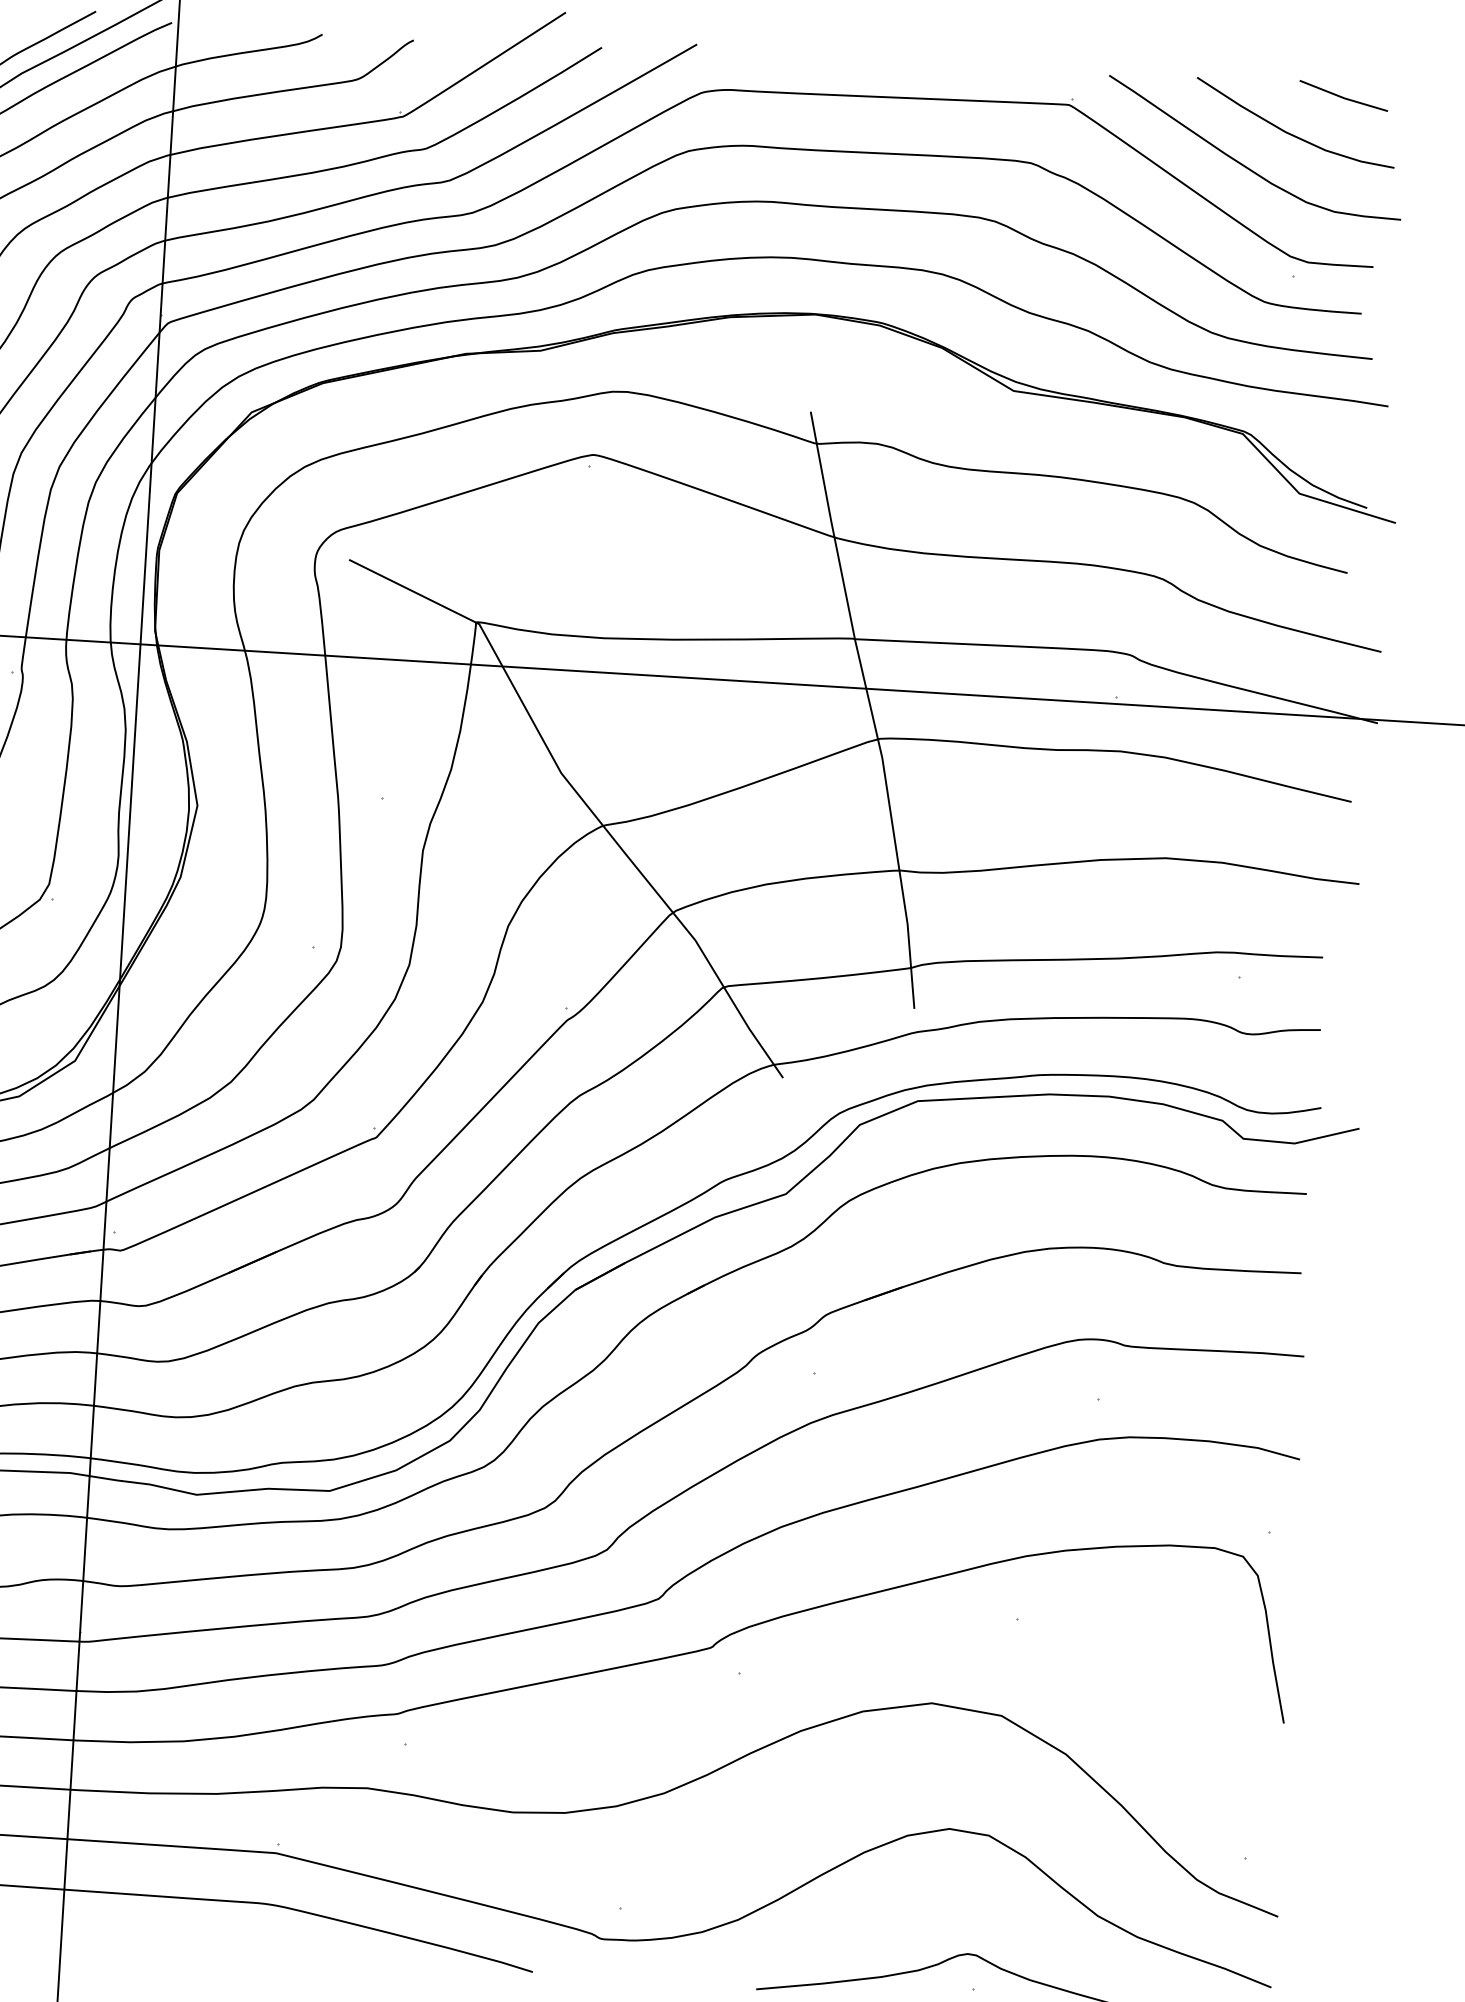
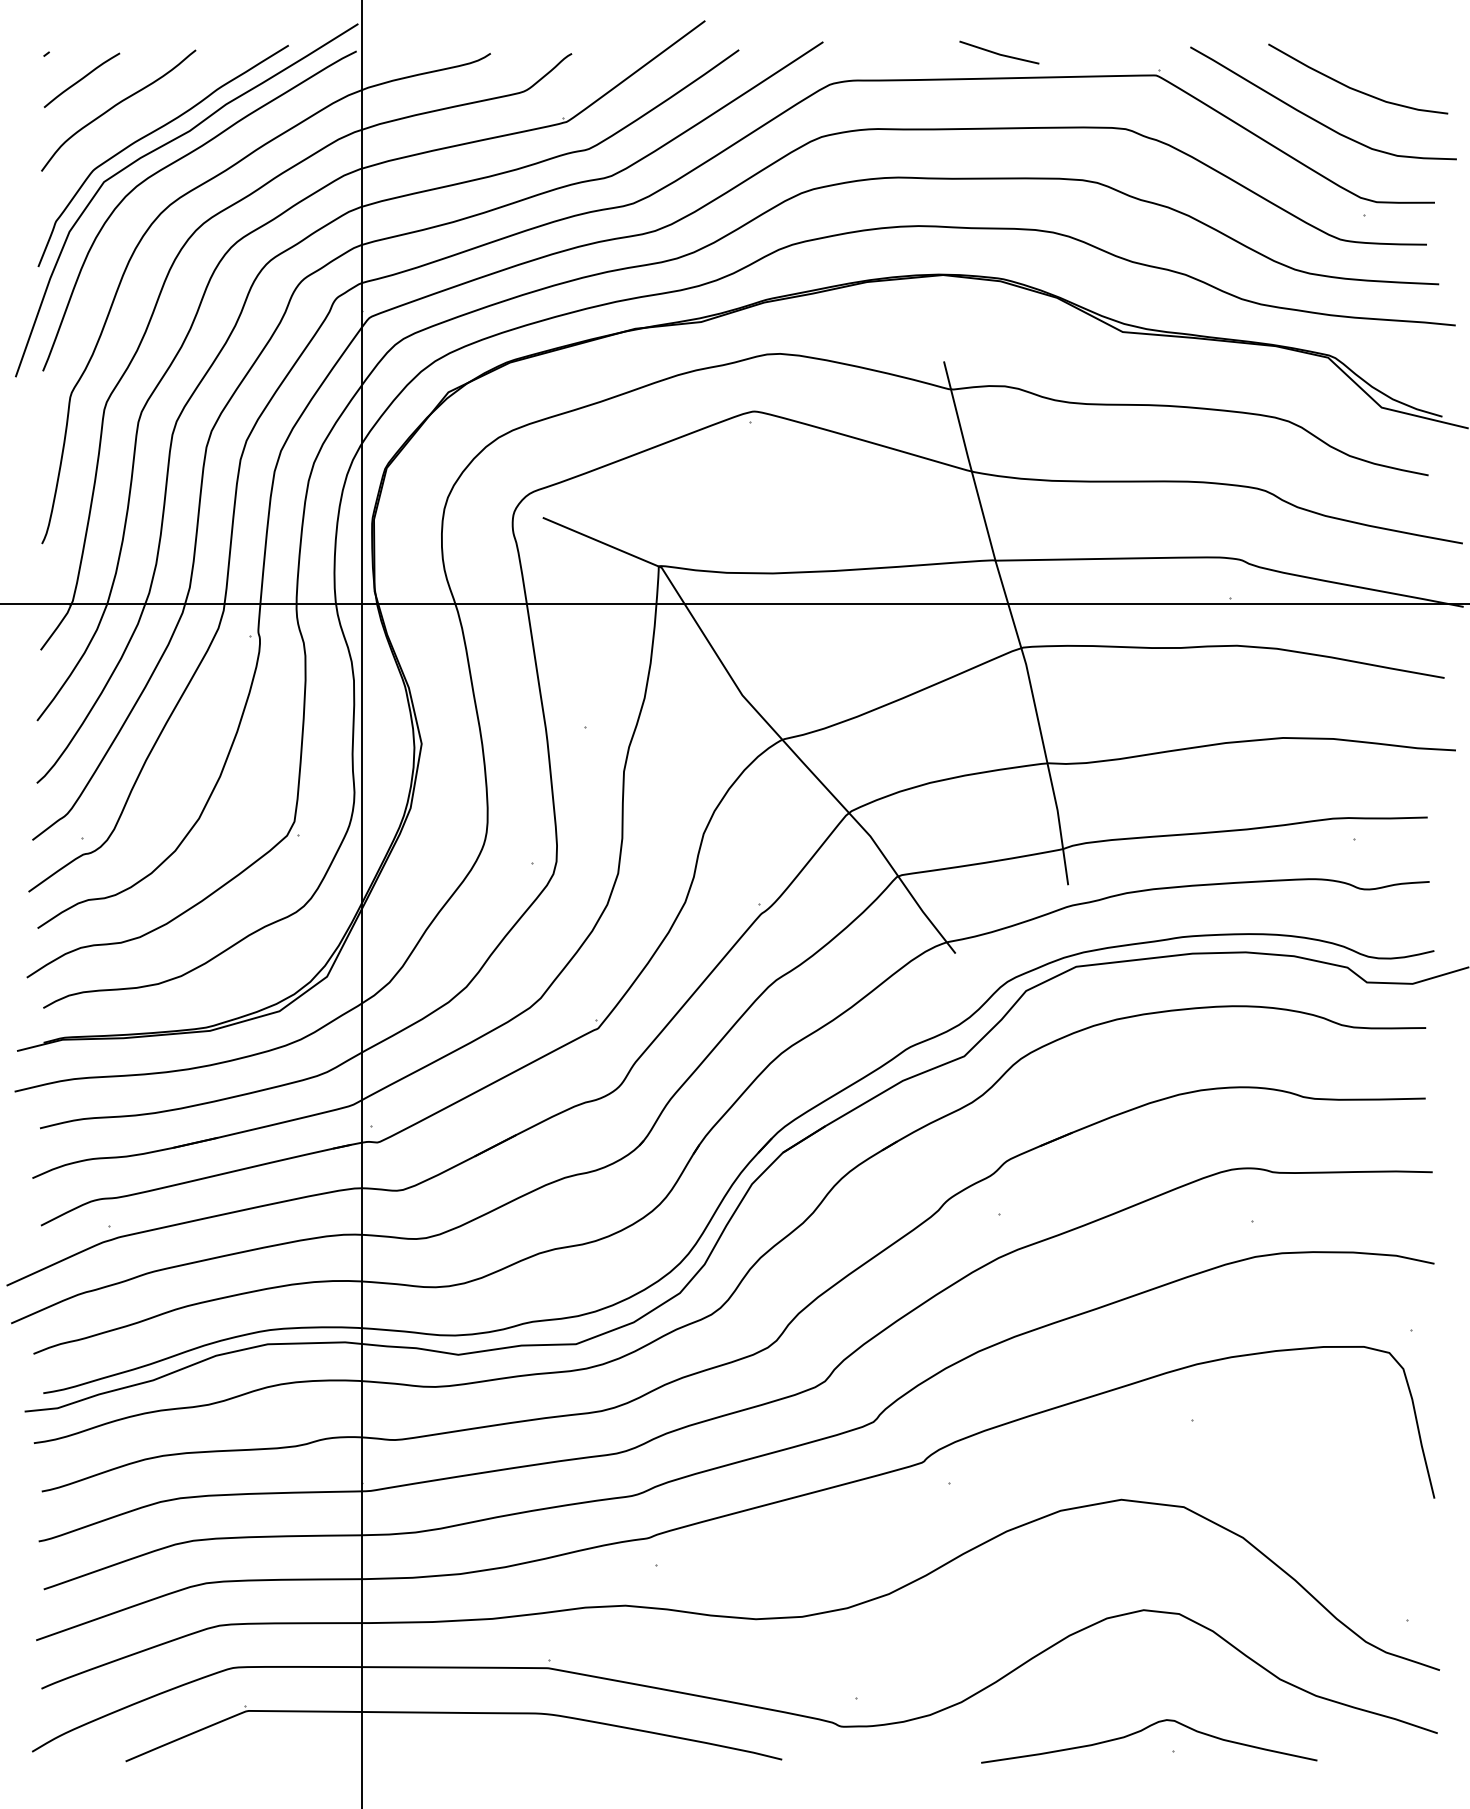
line: (1343, 96) -> (999, 53), moved

